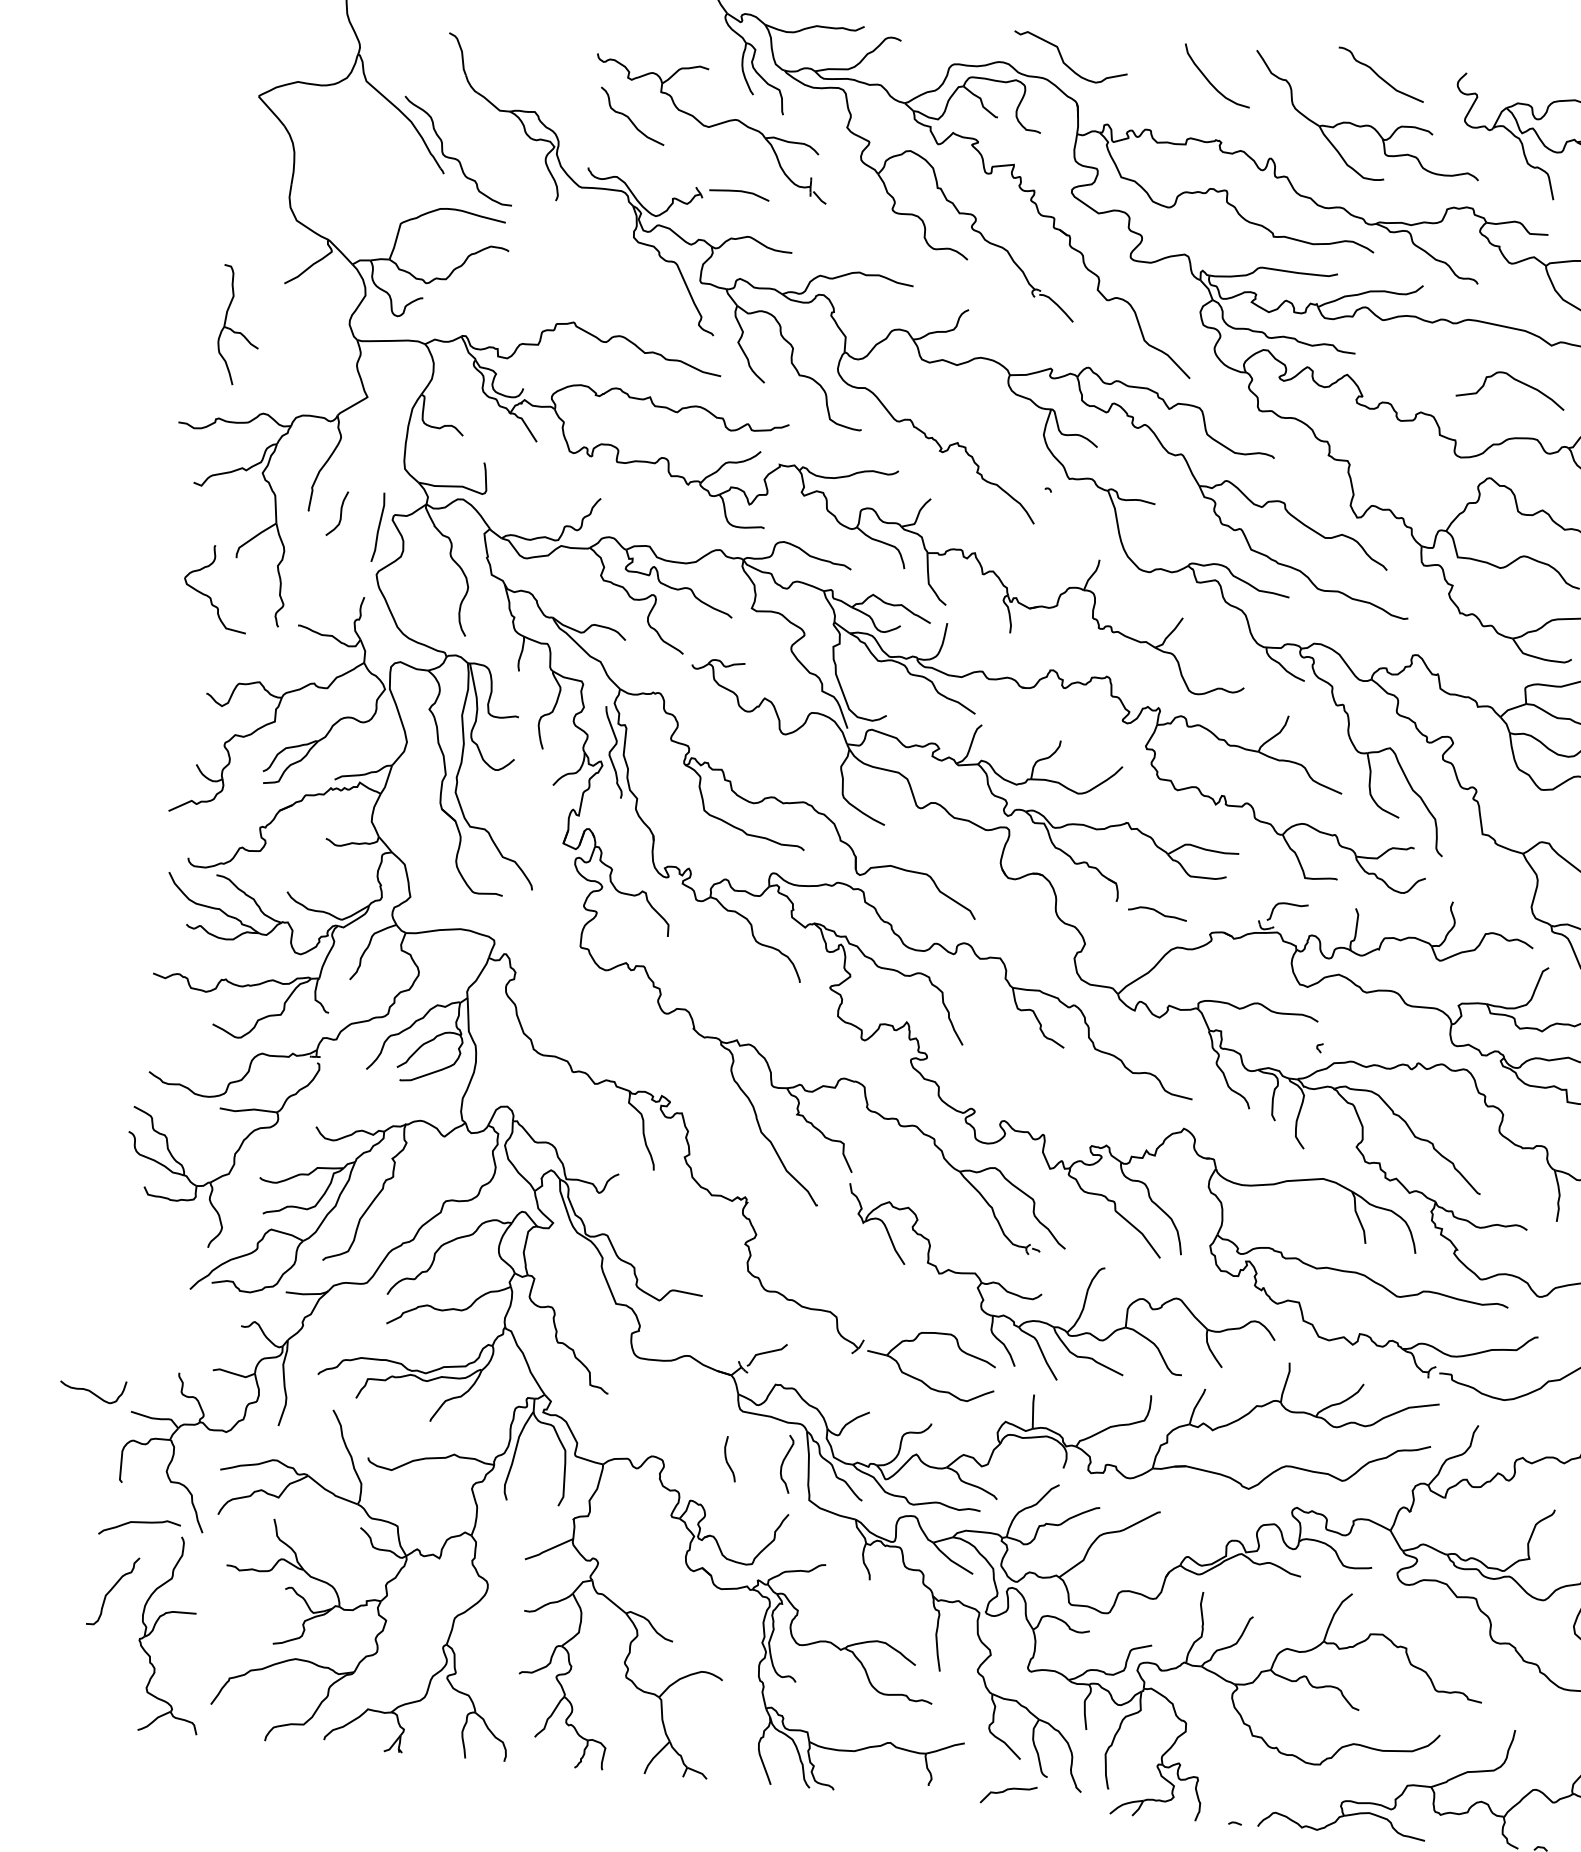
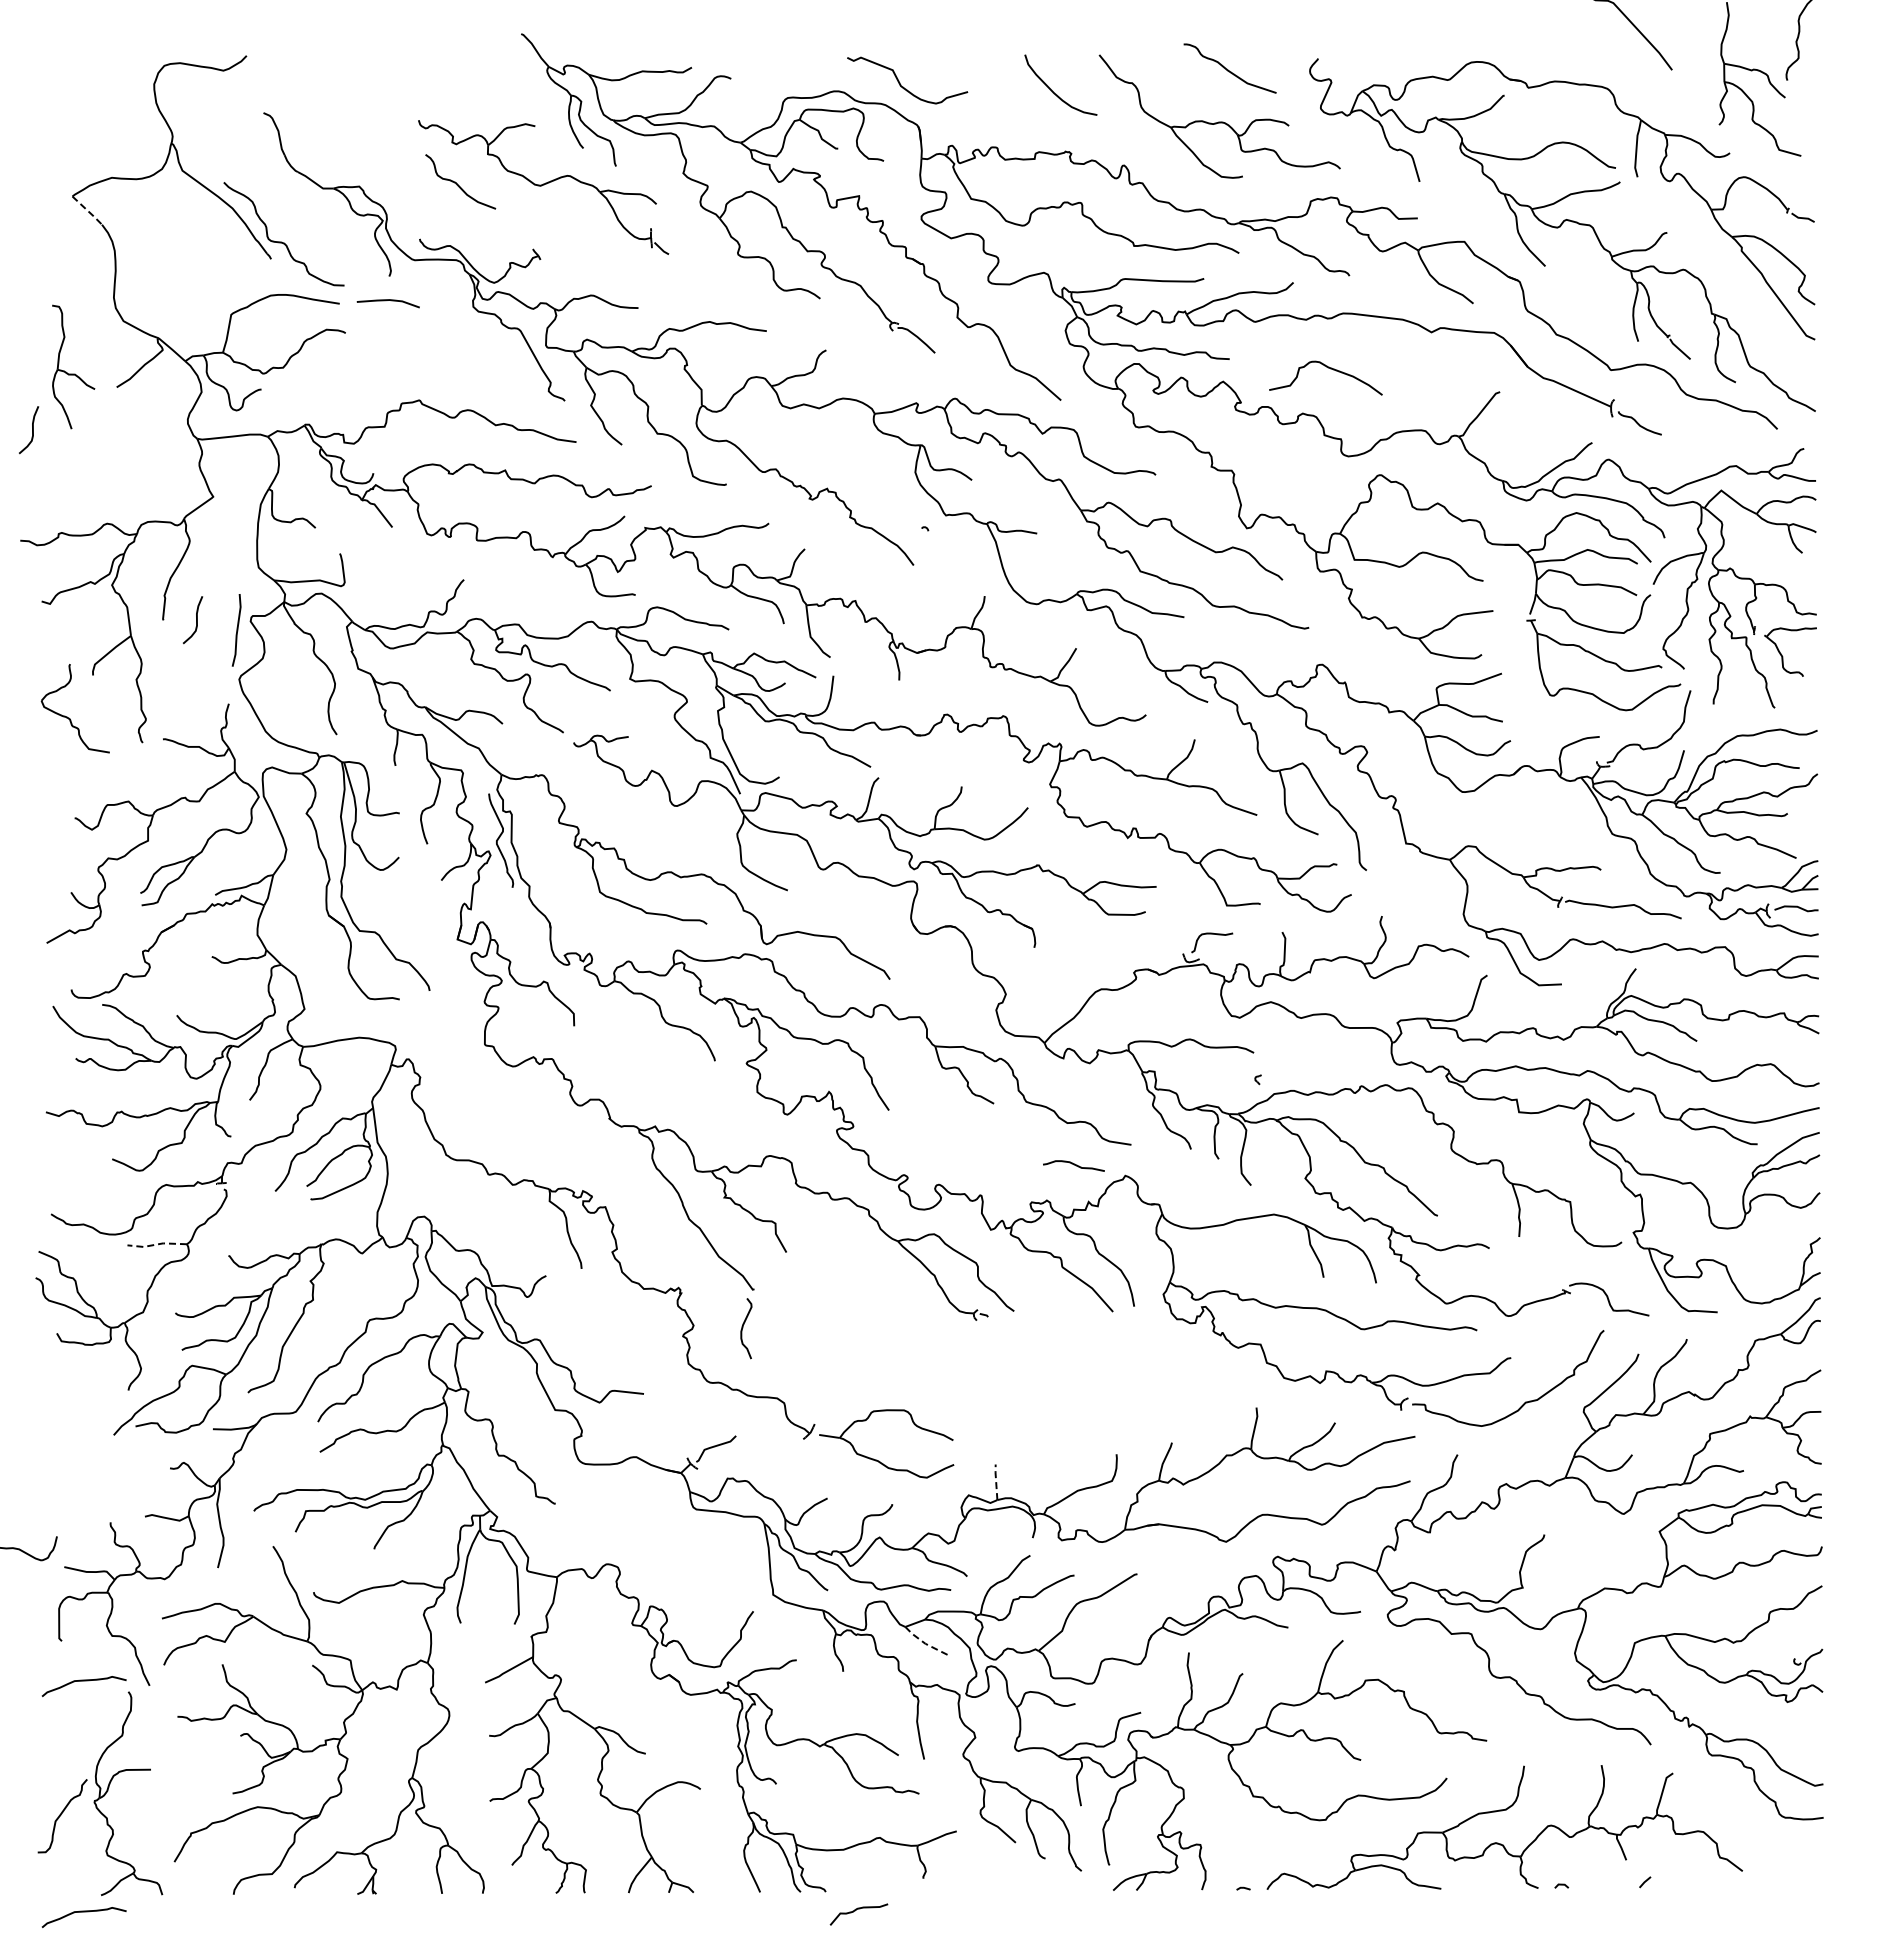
line: (272, 112) -> (88, 211), solid -> dashed
line: (737, 192) -> (386, 301), moved
curve: (199, 317) -> (32, 430), added
part: (239, 331) -> (73, 373), moved
curve: (1516, 381) -> (1330, 369), moved
curve: (1157, 913) -> (1073, 1165), moved
line: (247, 1110) -> (156, 1244), solid -> dashed
part: (1042, 1294) -> (994, 1360), removed
line: (1033, 1410) -> (996, 1481), solid -> dashed
curve: (727, 1458) -> (684, 1559), removed
curve: (783, 1463) -> (743, 1328), moved
line: (951, 1560) -> (925, 1643), solid -> dashed
curve: (112, 1590) -> (61, 1815), moved
curve: (119, 1744) -> (83, 1912), added
curve: (1005, 1791) -> (855, 1911), moved

